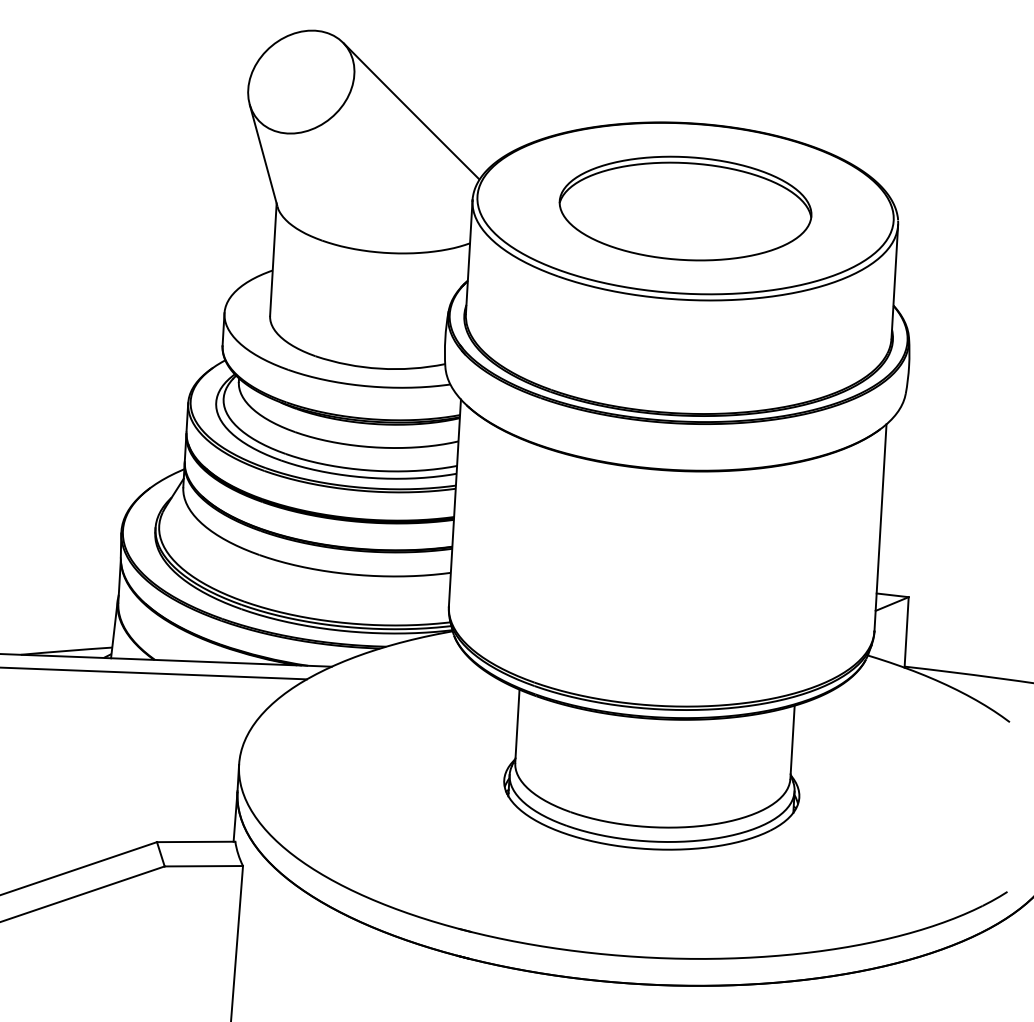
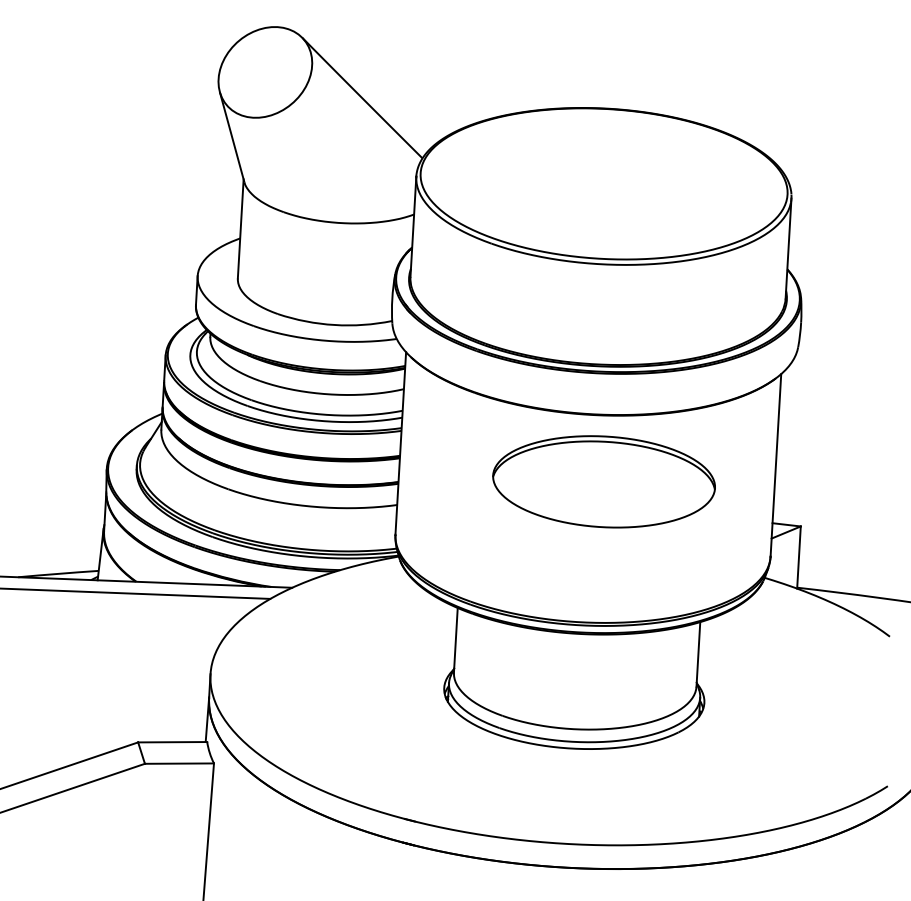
part: (685, 208) -> (604, 481), moved

